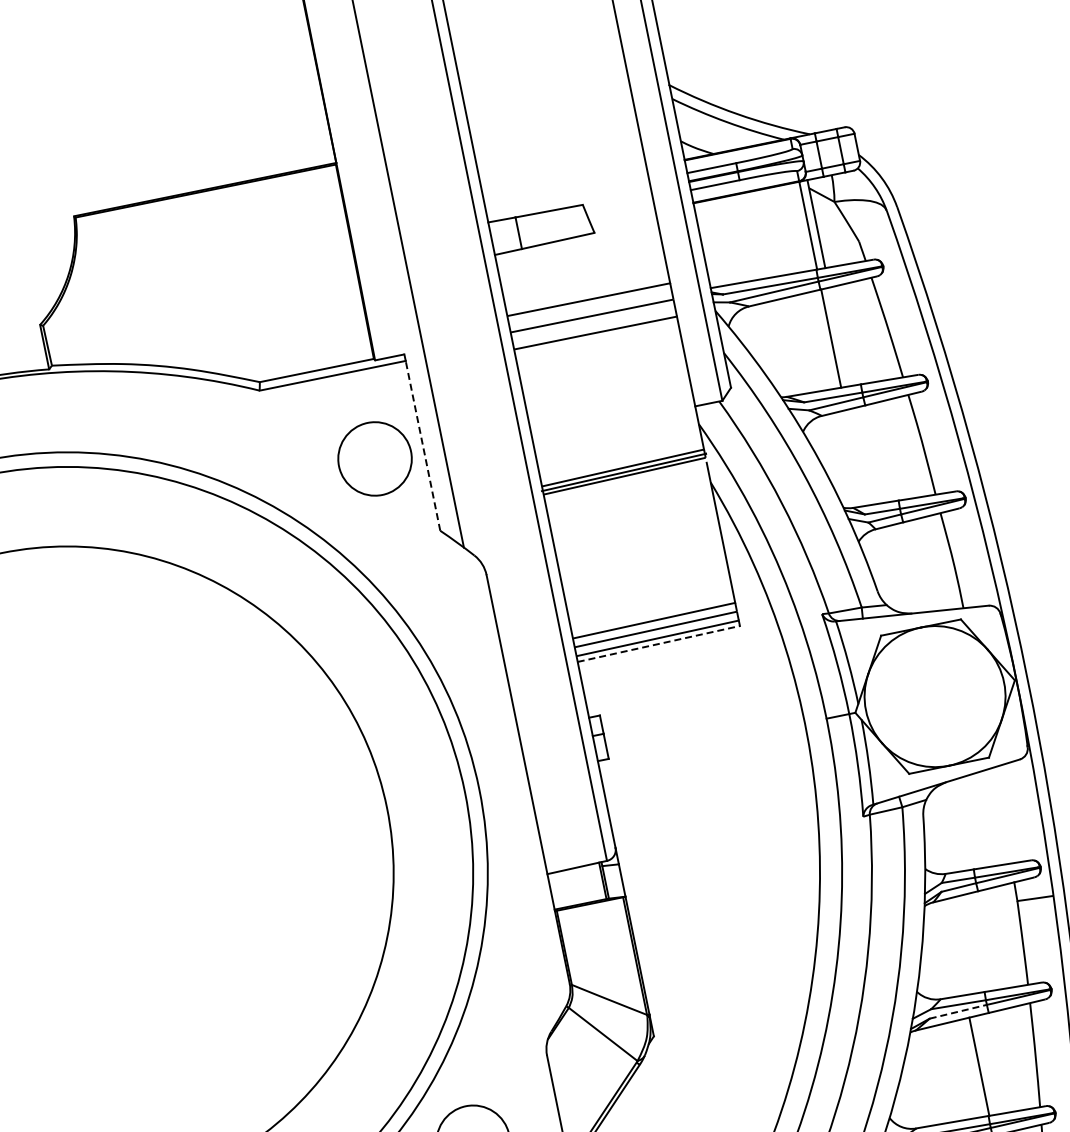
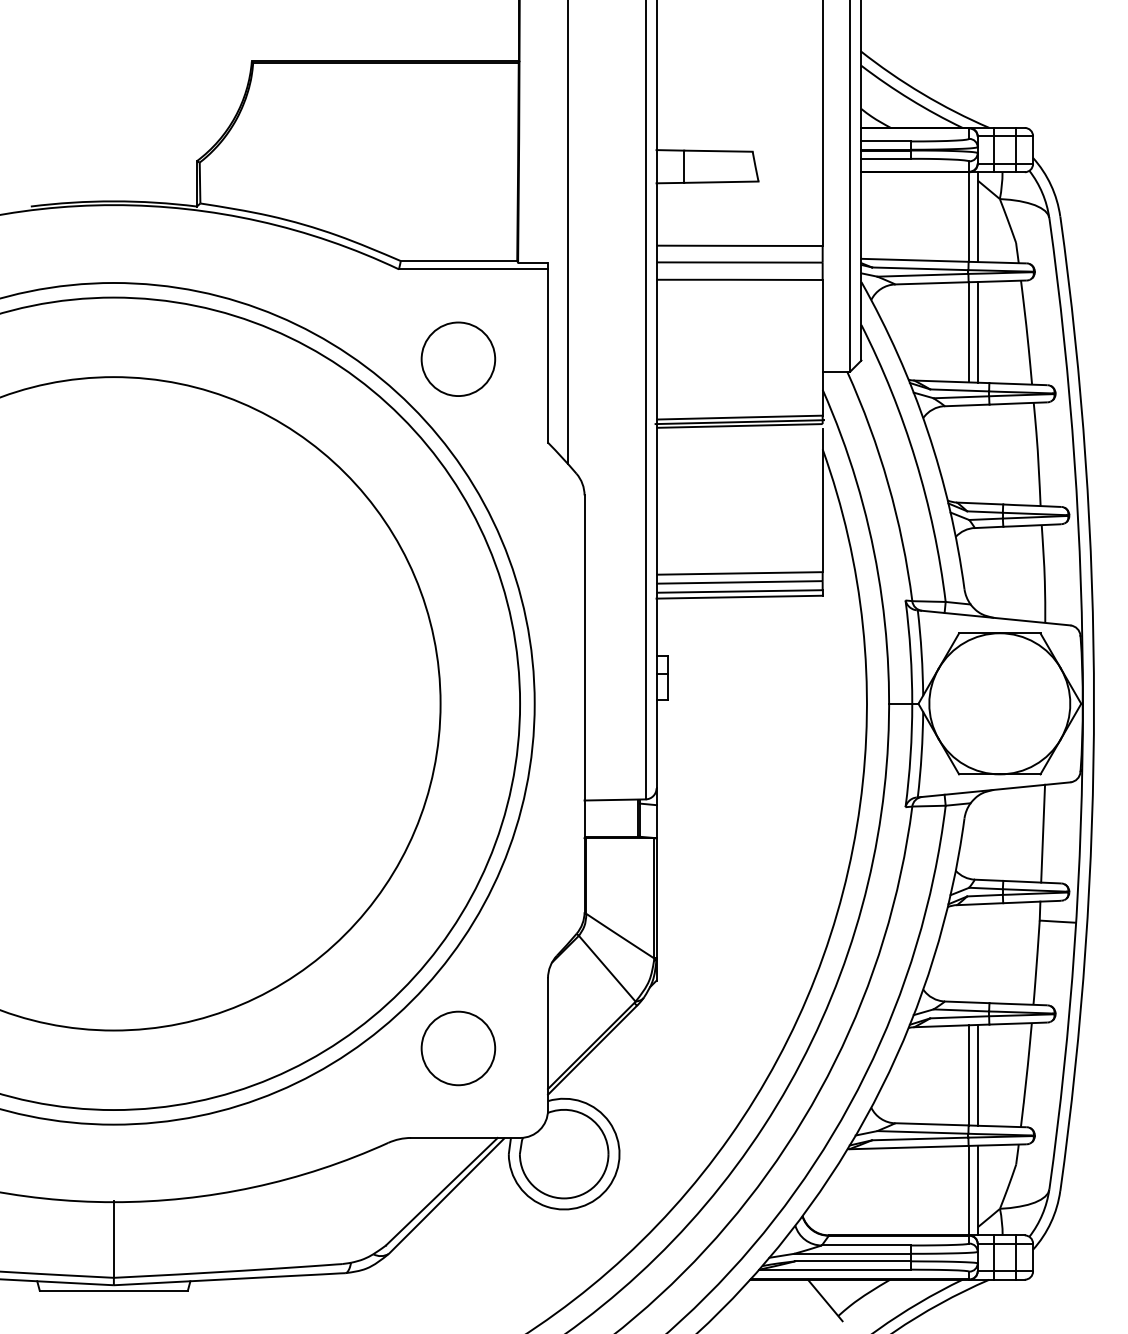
line: (839, 337) -> (977, 332), added
line: (423, 446) -> (548, 356), dashed -> solid
circle: (374, 458) -> (458, 358), moved
line: (659, 644) -> (740, 597), dashed -> solid
line: (1003, 814) -> (1043, 833), added
line: (959, 1011) -> (960, 1017), dashed -> solid
line: (987, 1065) -> (977, 1075), added

